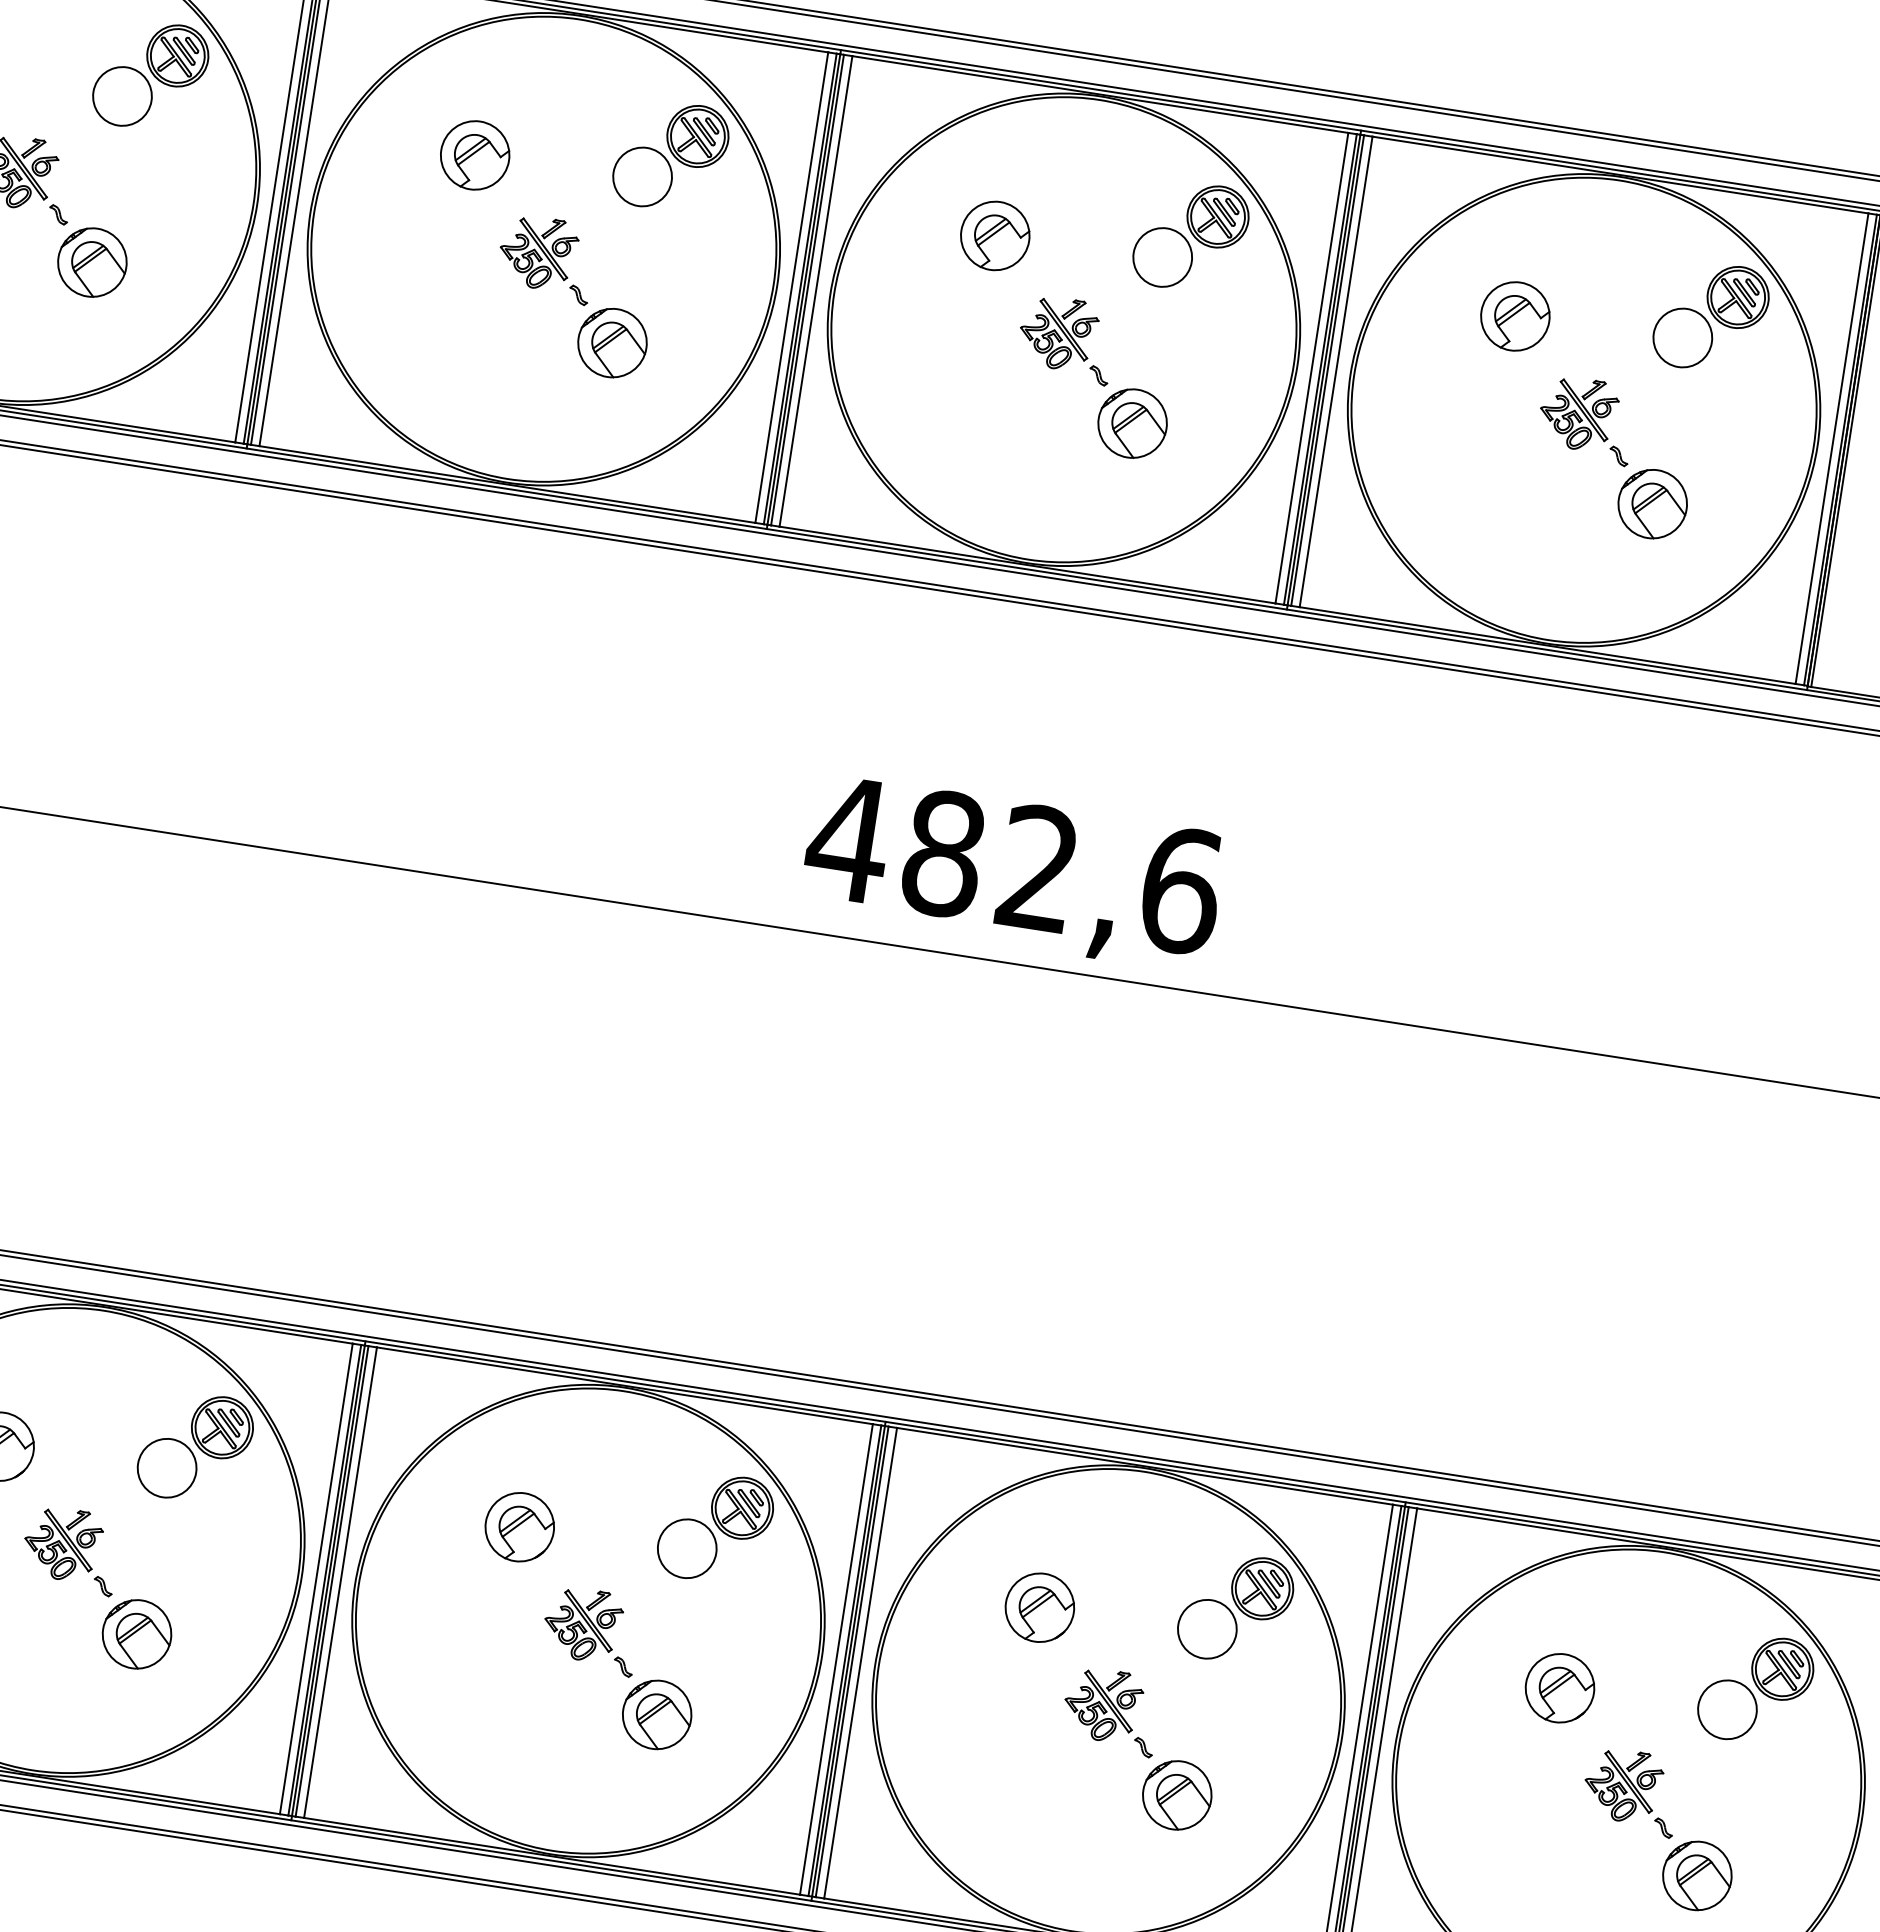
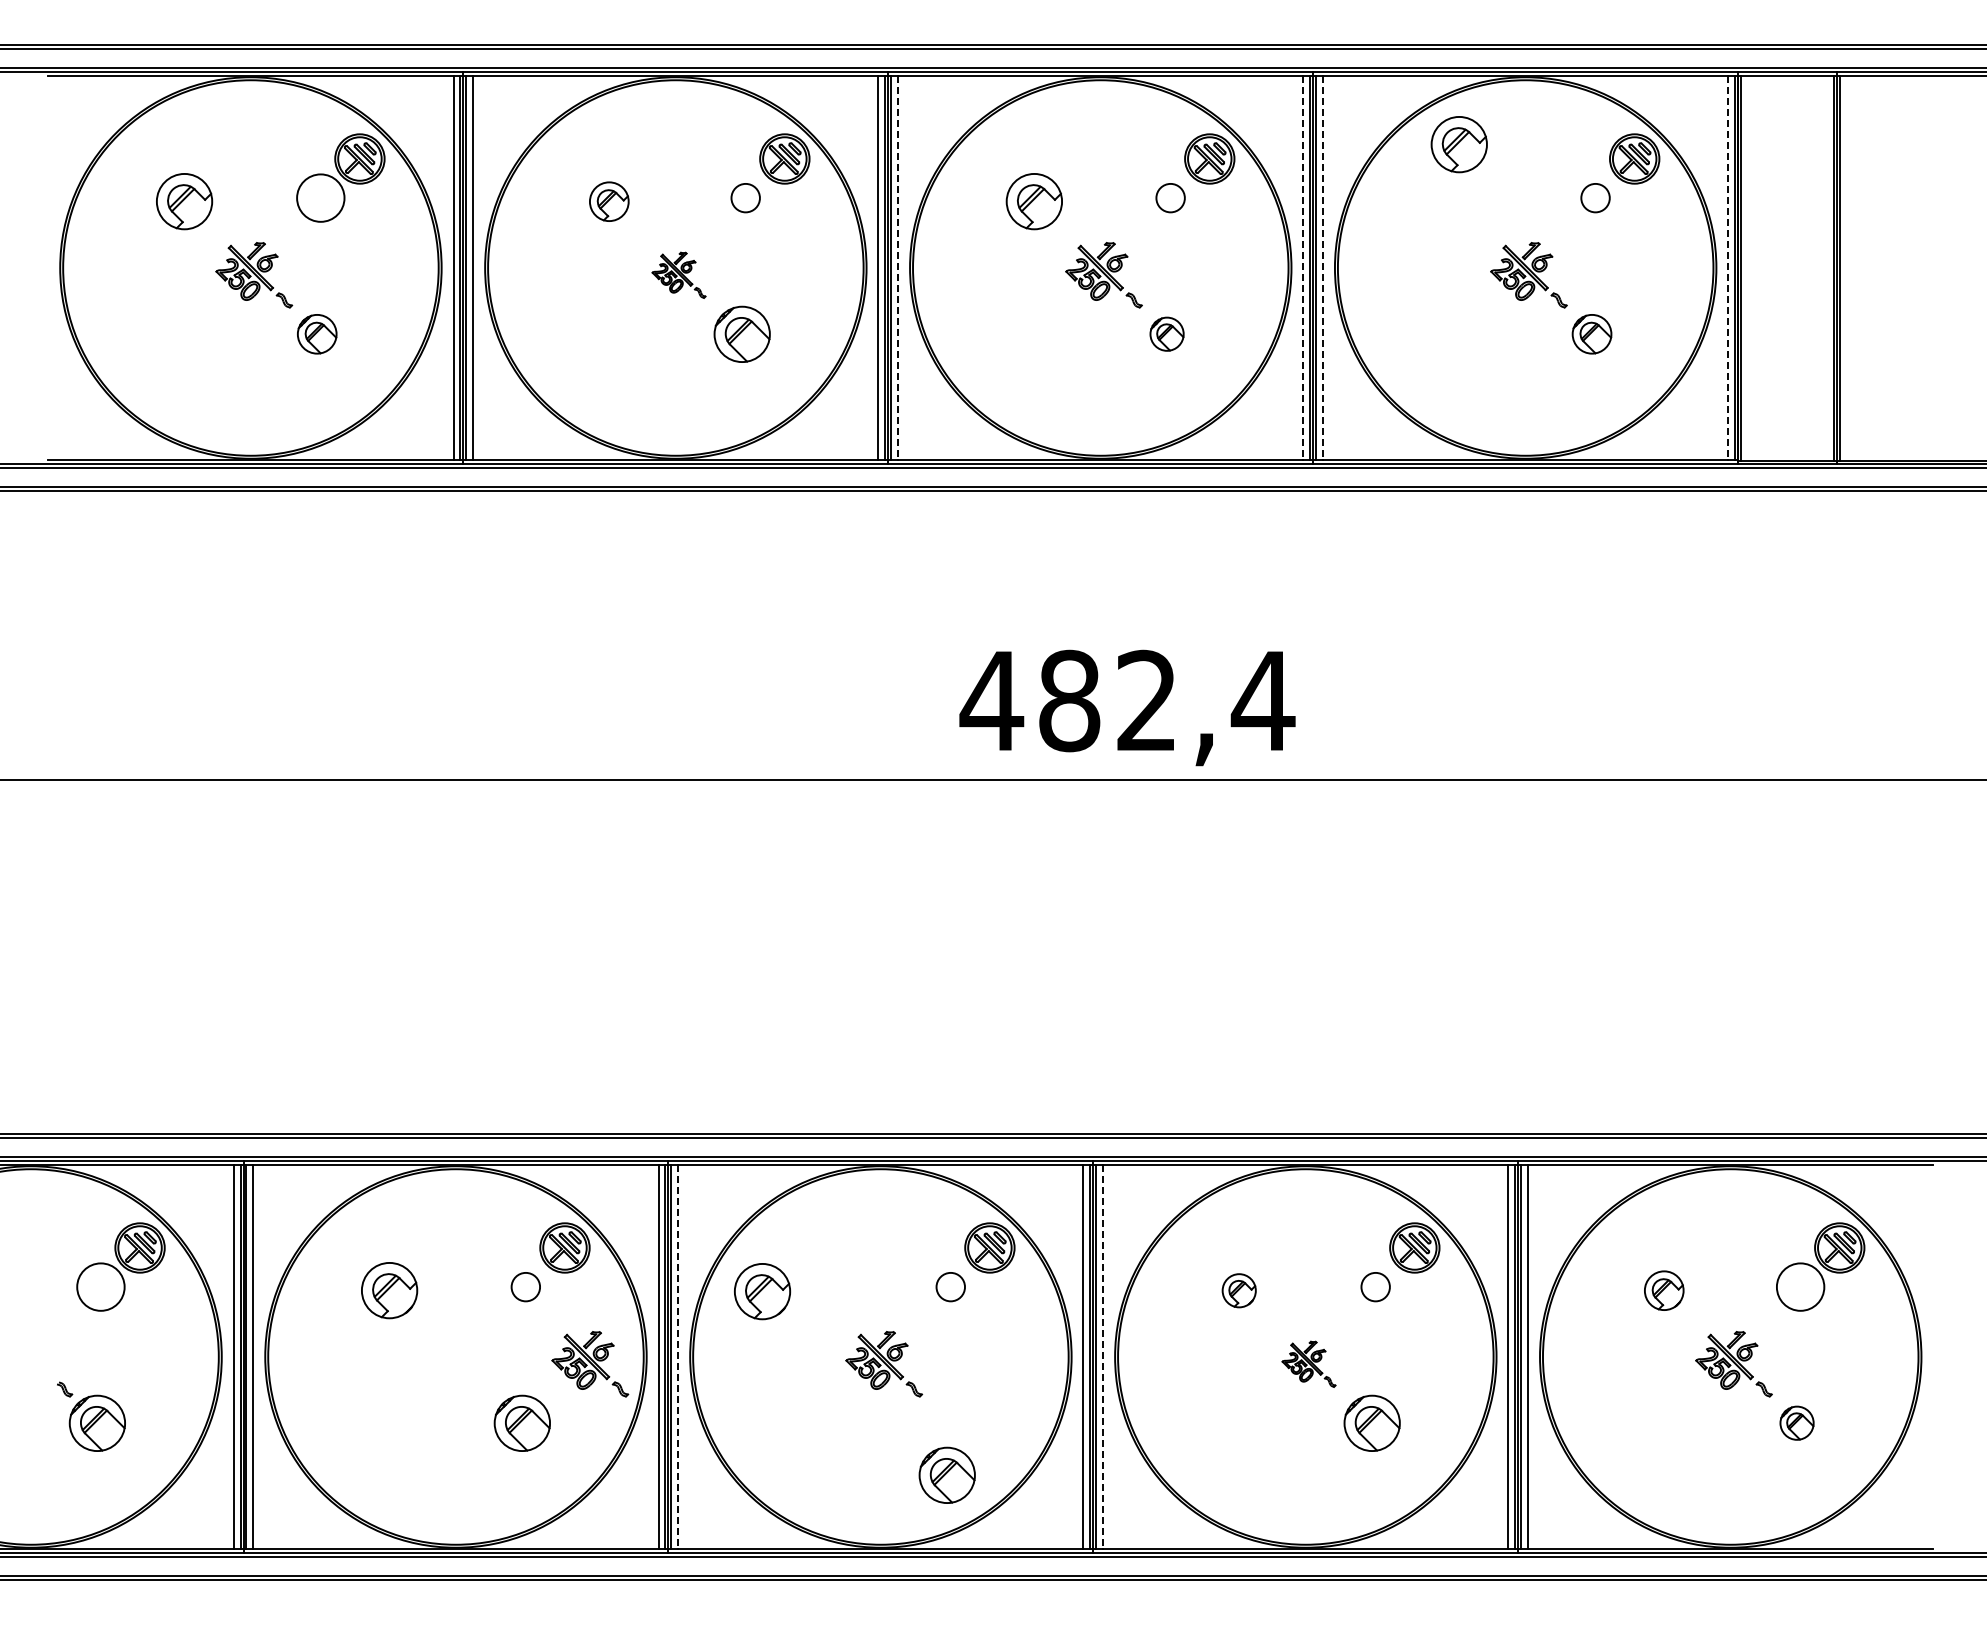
part: (474, 155) -> (608, 201), size x0.7
circle: (642, 176) -> (745, 197), size x0.6
circle: (1162, 256) -> (1170, 197), size x0.6
part: (545, 258) -> (678, 275), size x0.7
part: (91, 261) -> (316, 333), size x0.7
line: (816, 292) -> (898, 268), solid -> dashed
part: (1514, 316) -> (1458, 144), moved
circle: (1682, 337) -> (1595, 197), size x0.6
line: (1312, 368) -> (1303, 268), solid -> dashed
line: (1336, 372) -> (1323, 268), solid -> dashed
part: (1132, 422) -> (1166, 333), size x0.6
line: (1832, 449) -> (1728, 268), solid -> dashed
part: (1652, 502) -> (1591, 333), size x0.7
text: (1179, 889) -> (1262, 700), 482,6 -> 482,4
circle: (166, 1467) -> (525, 1286), size x0.6
part: (519, 1527) -> (762, 1291), moved
circle: (687, 1547) -> (950, 1286), size x0.6
part: (71, 1550) -> (590, 1364), moved
line: (340, 1583) -> (678, 1357), solid -> dashed
part: (1038, 1607) -> (1238, 1290), size x0.6
circle: (1207, 1628) -> (1375, 1286), size x0.6
line: (860, 1663) -> (1103, 1357), solid -> dashed
part: (1559, 1687) -> (1663, 1290), size x0.7
part: (1110, 1711) -> (1308, 1364), size x0.7
part: (656, 1713) -> (946, 1474), moved
part: (1696, 1874) -> (1796, 1422), size x0.6

